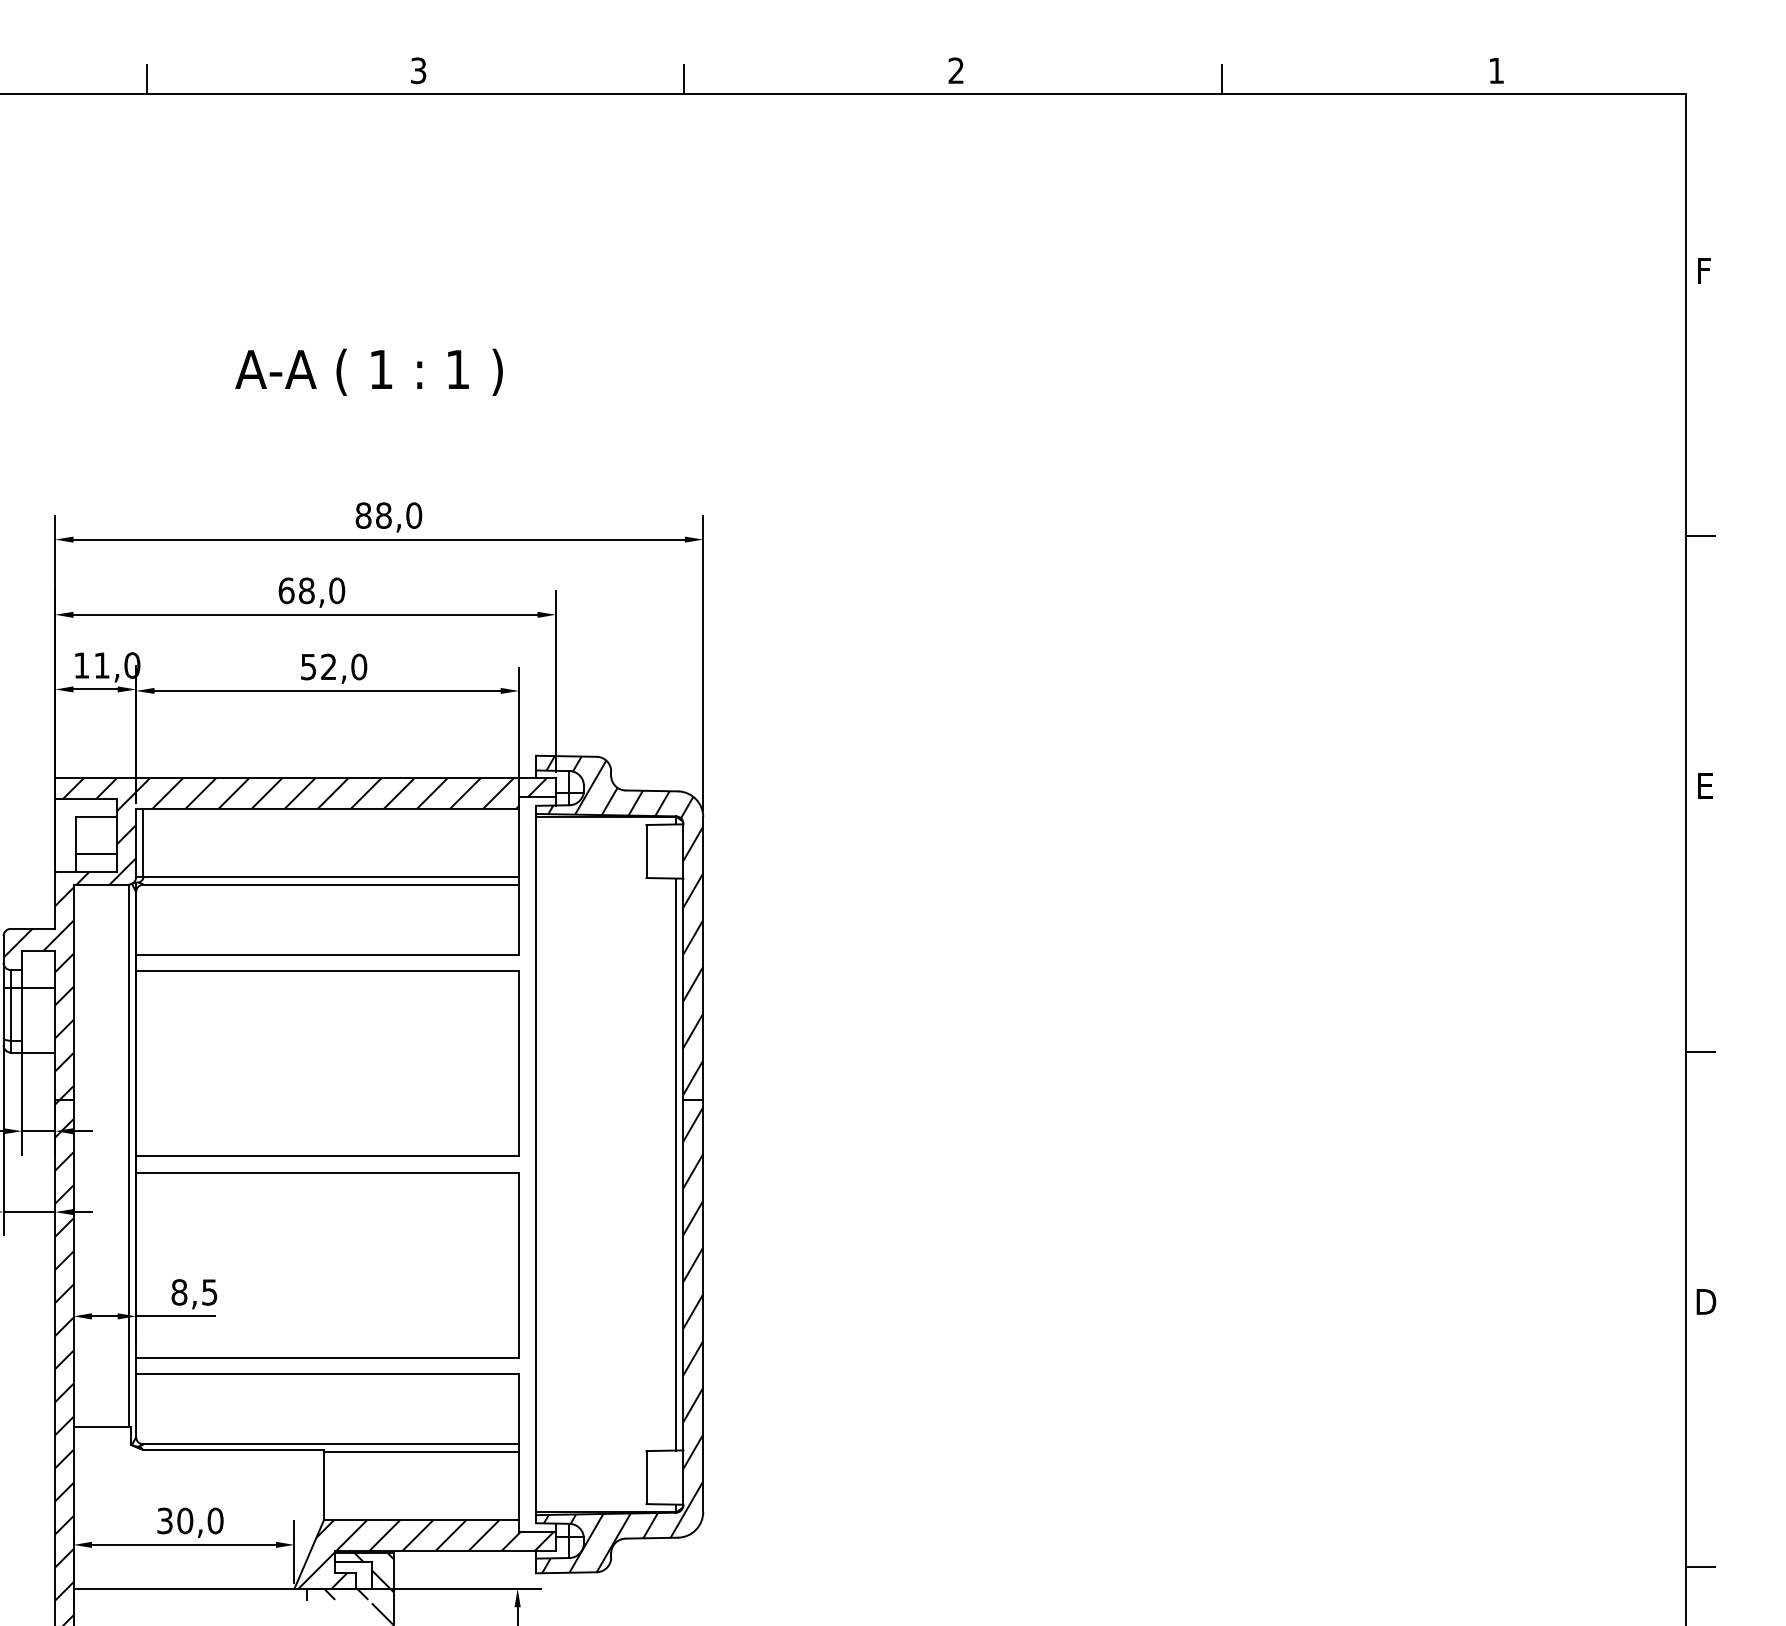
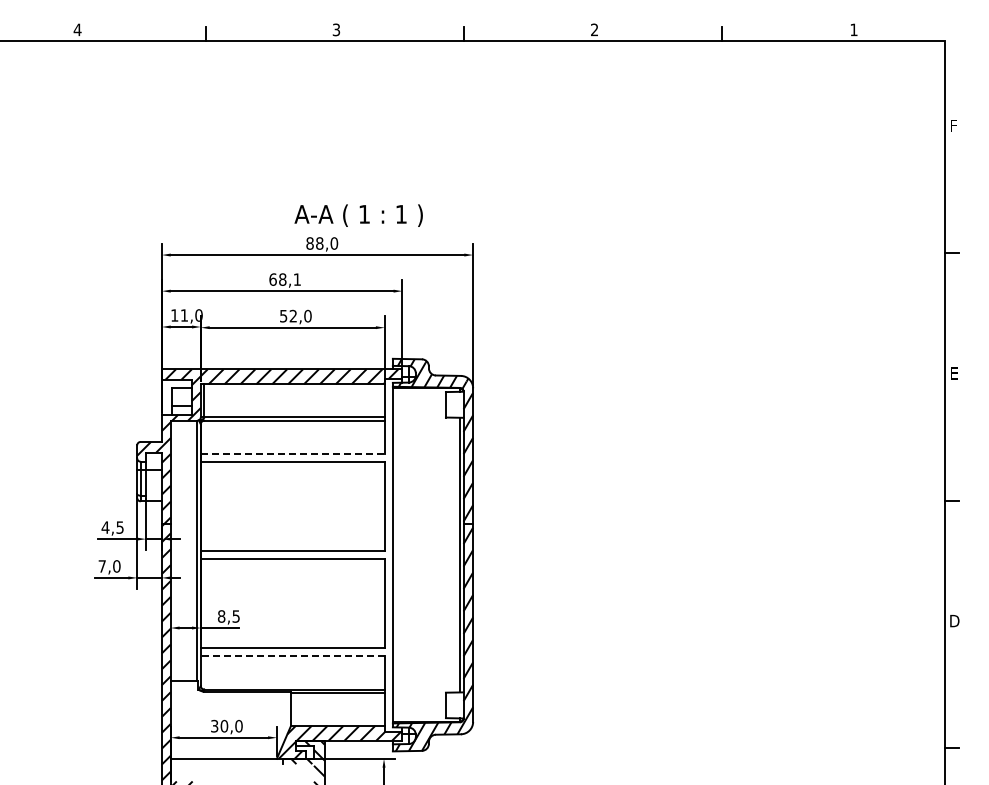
text: (368, 371) -> (358, 215), moved
text: (337, 590) -> (297, 279), 68,0 -> 68,1
line: (327, 955) -> (292, 454), solid -> dashed
line: (327, 1373) -> (292, 655), solid -> dashed

